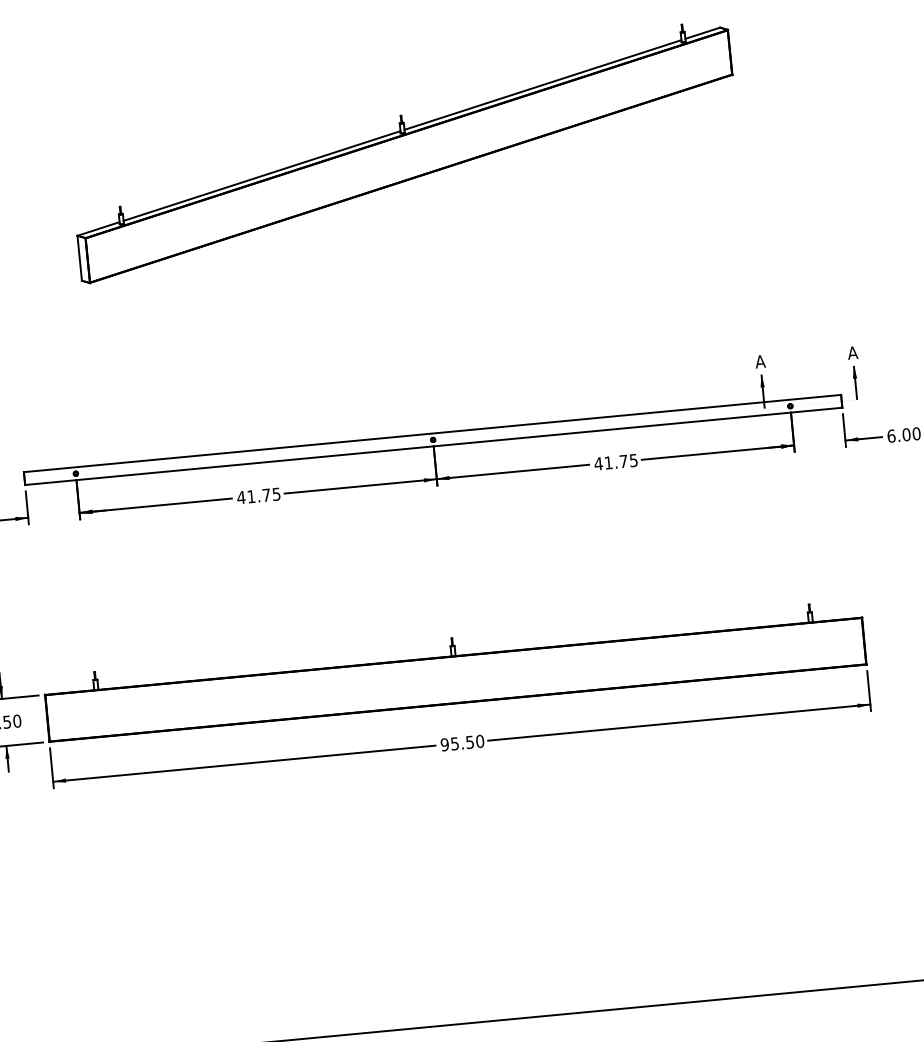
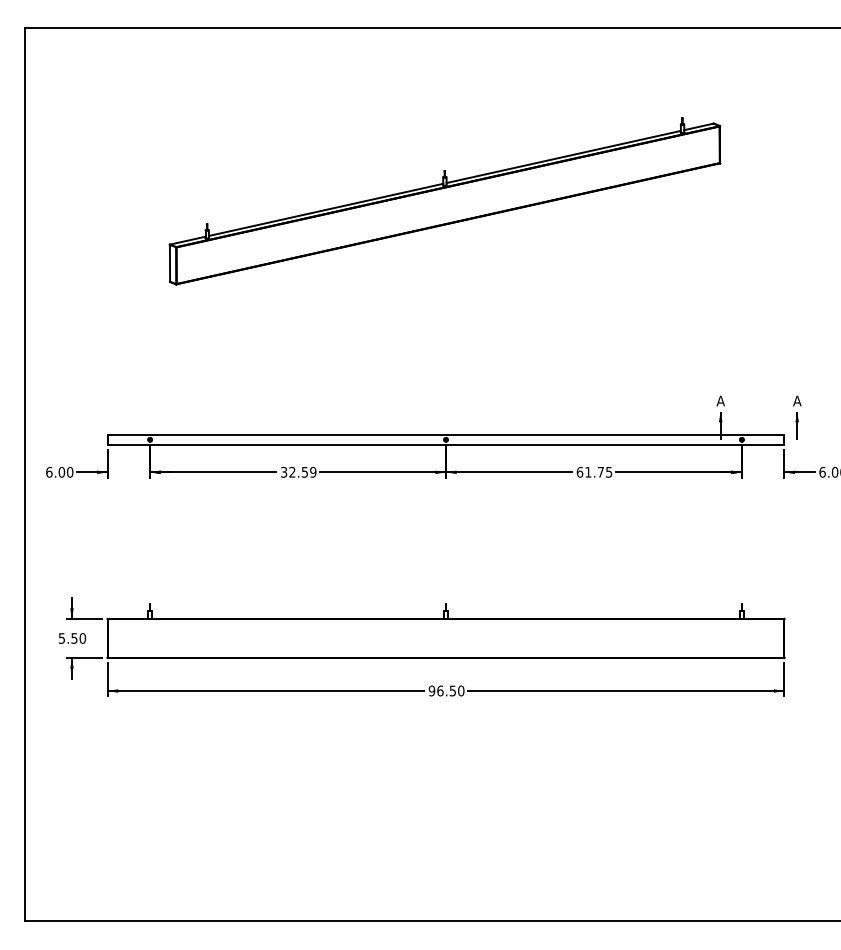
text: (597, 462) -> (579, 471), 41.75 -> 61.75
text: (258, 495) -> (298, 471), 41.75 -> 32.59
text: (455, 743) -> (440, 690), 95.50 -> 96.50

